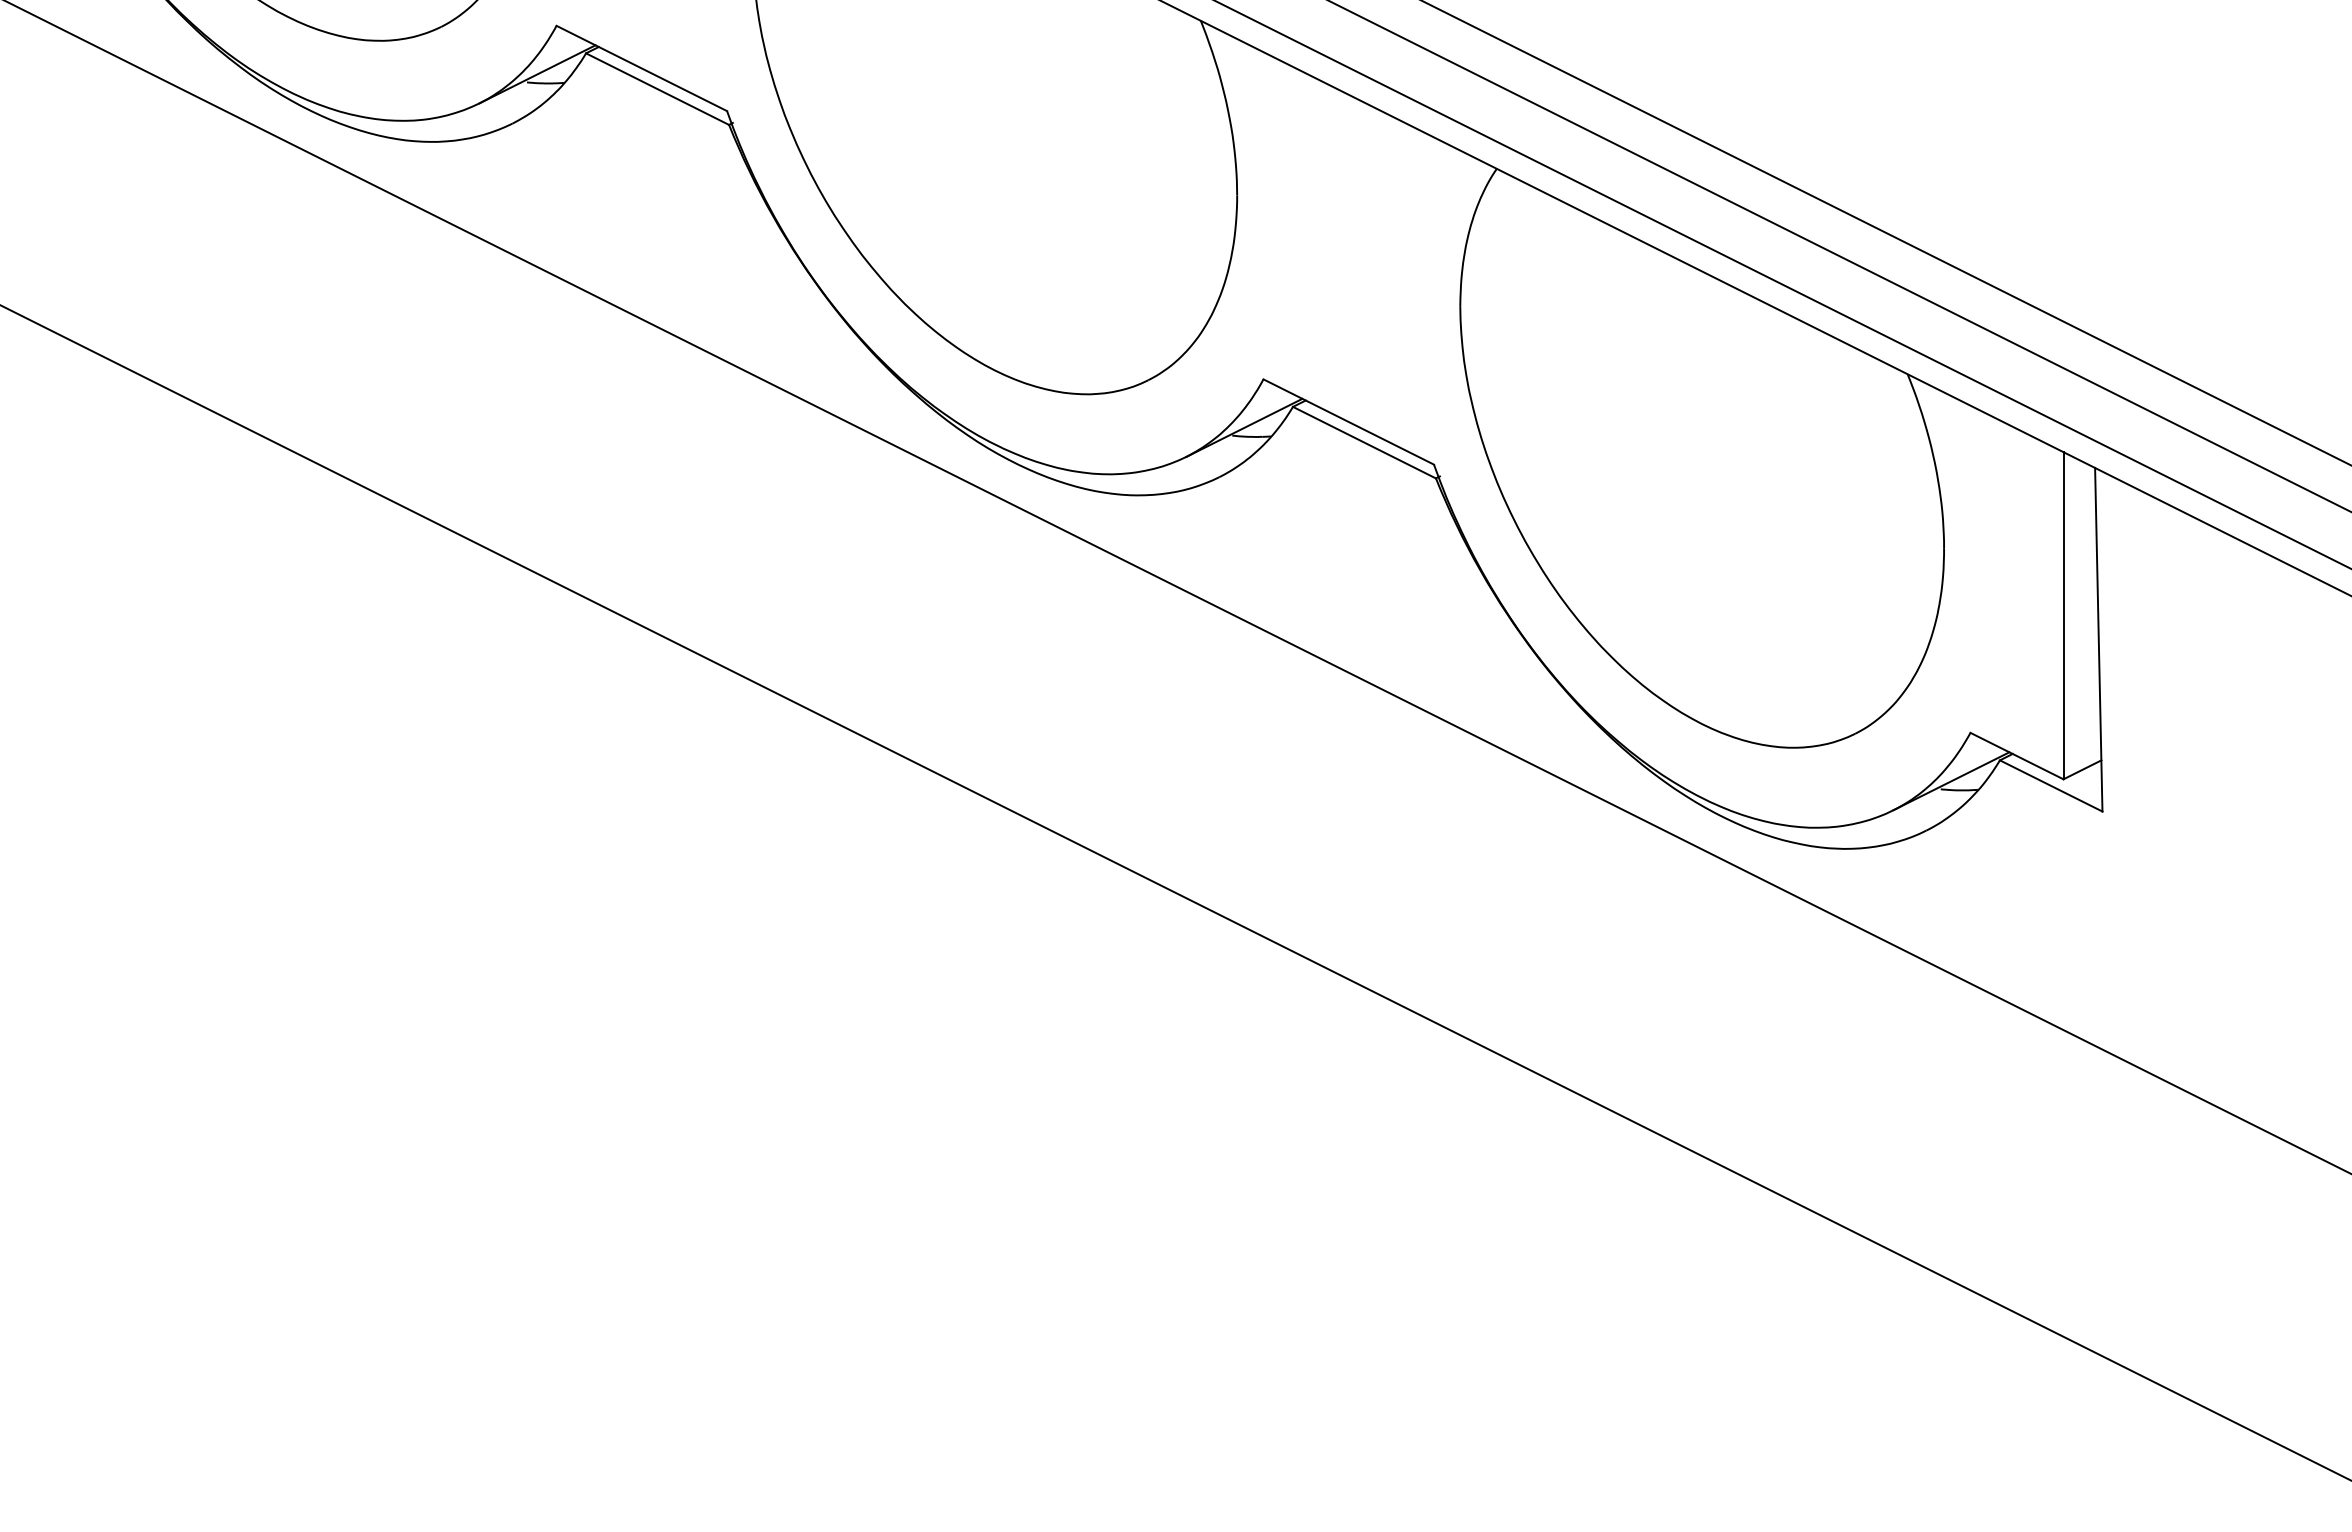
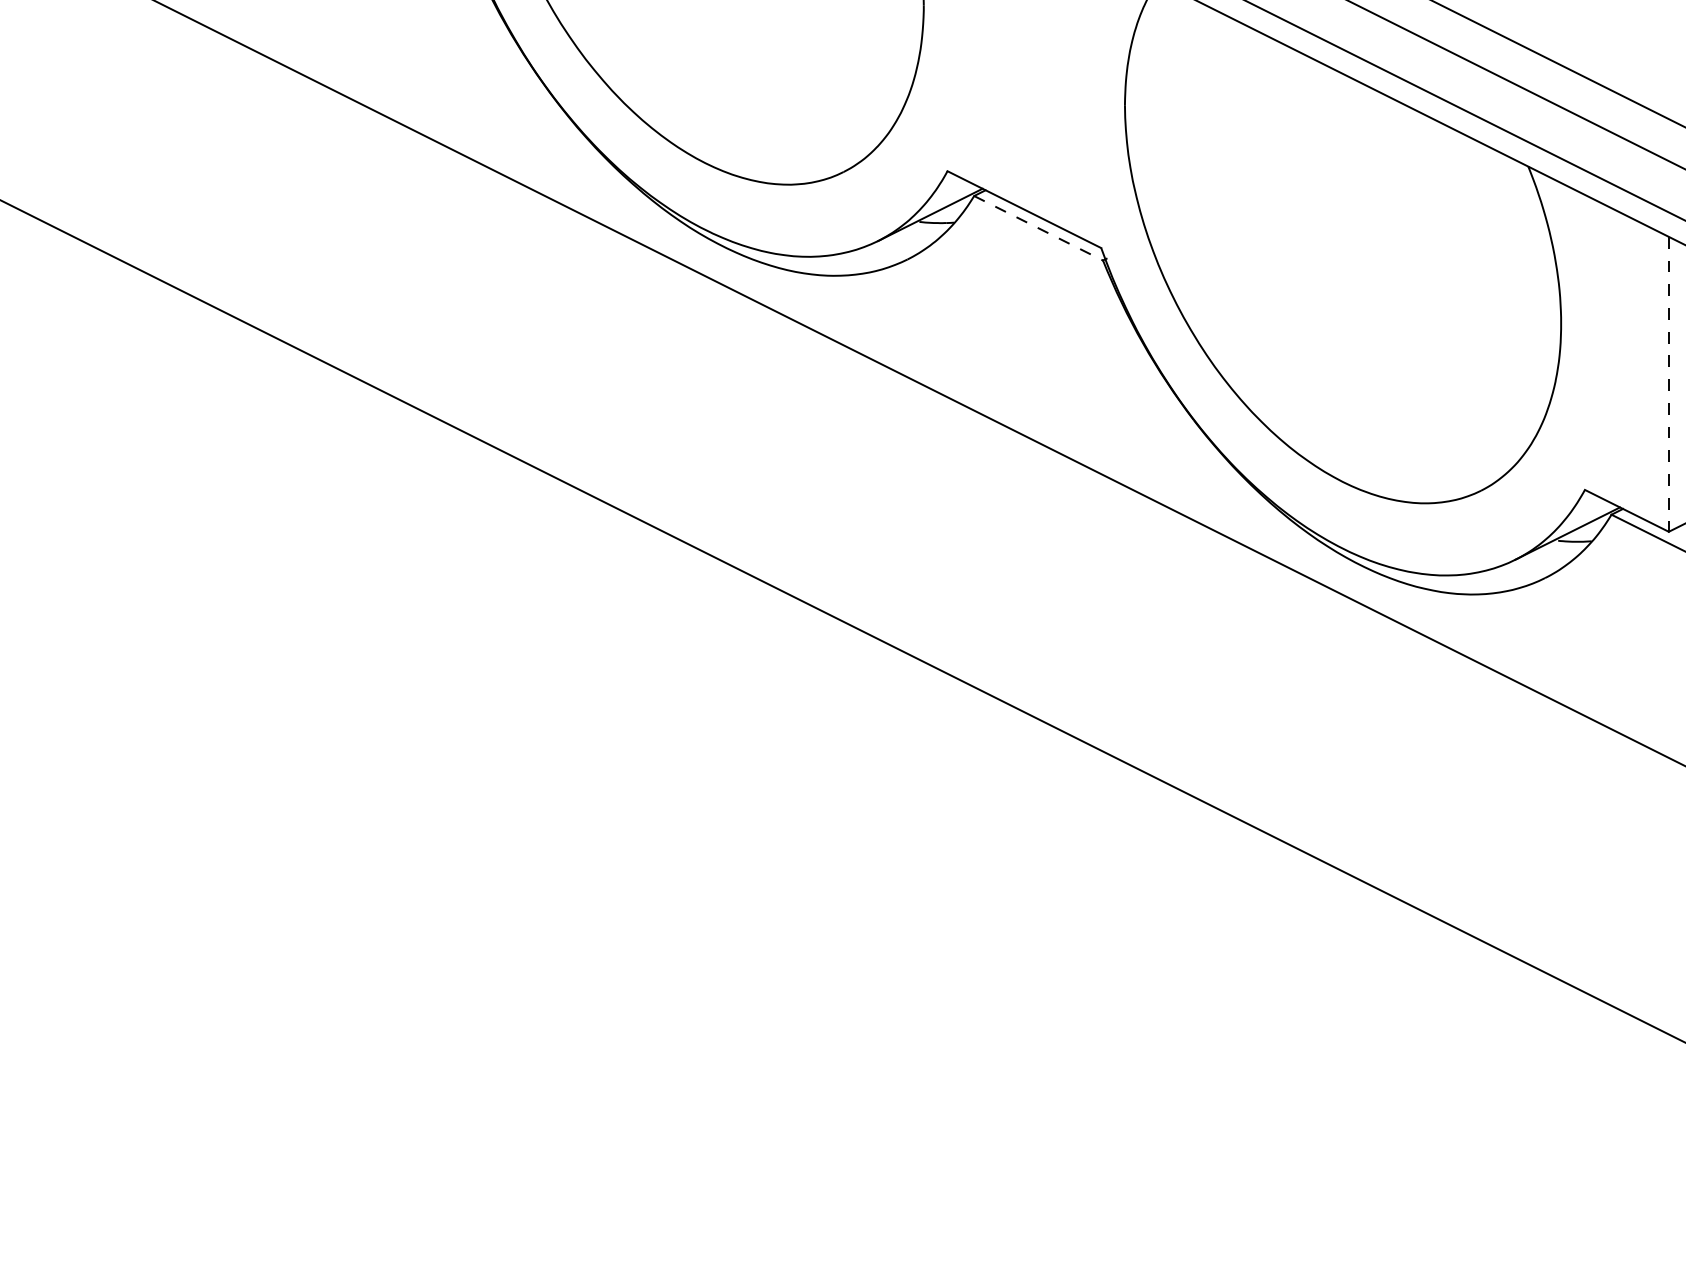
line: (1364, 442) -> (1038, 228), solid -> dashed
line: (2063, 615) -> (1668, 384), solid -> dashed

